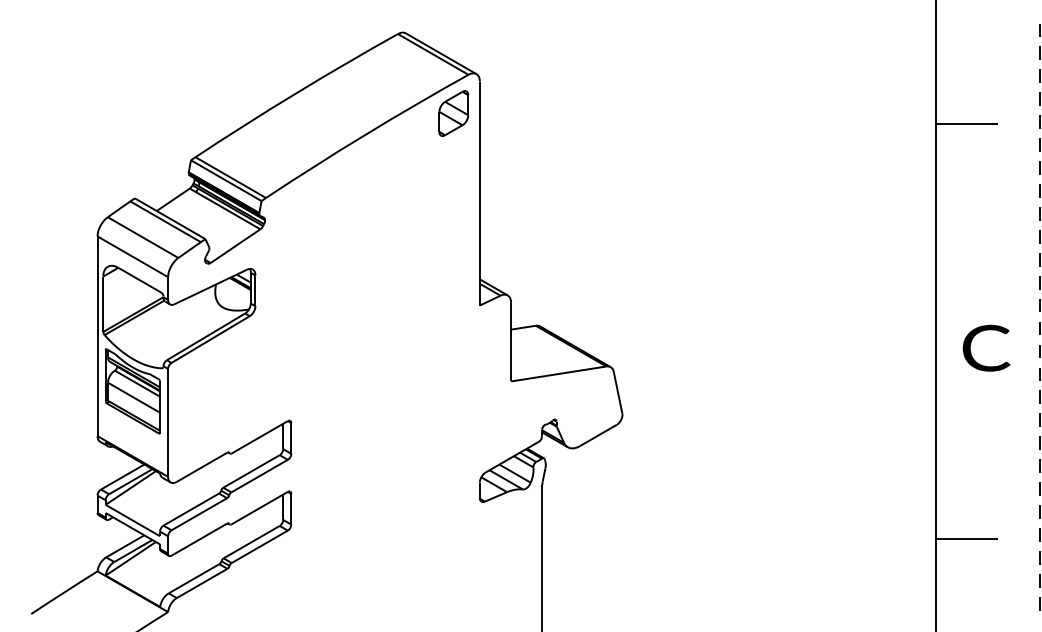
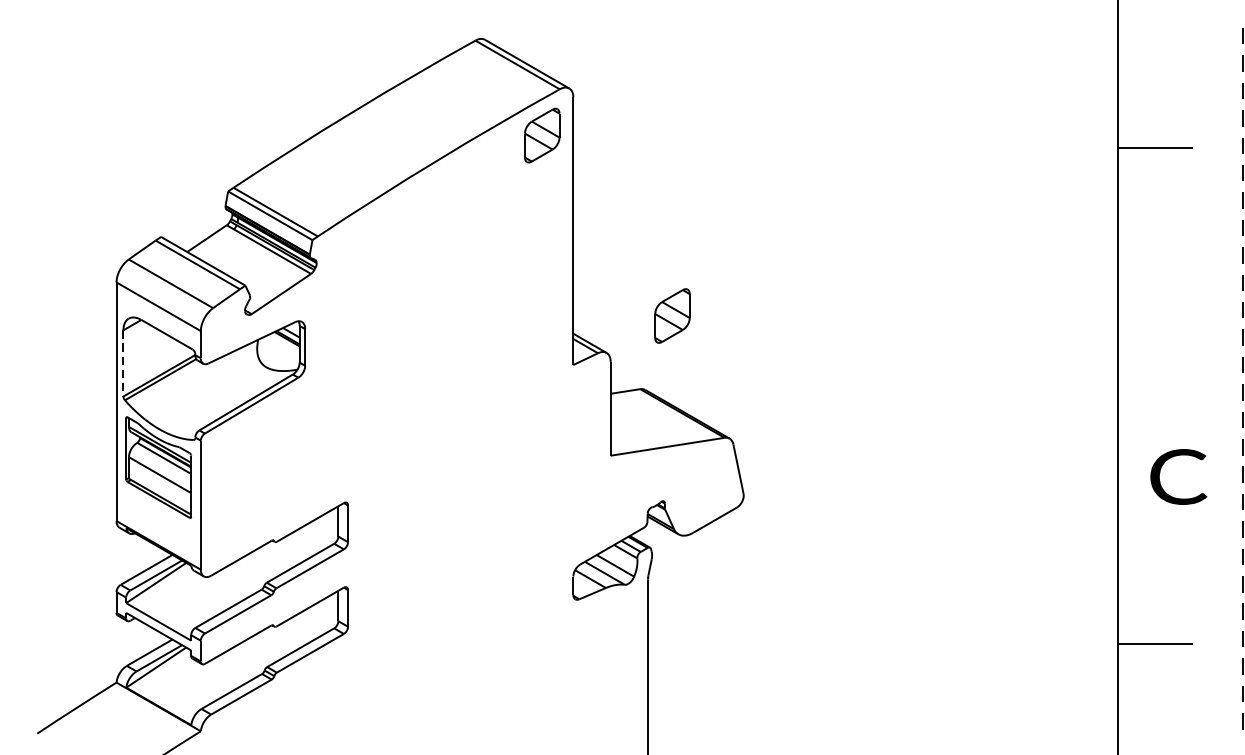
part: (562, 264) -> (672, 315), added
line: (103, 304) -> (123, 363), solid -> dashed
text: (986, 347) -> (1178, 476), moved

